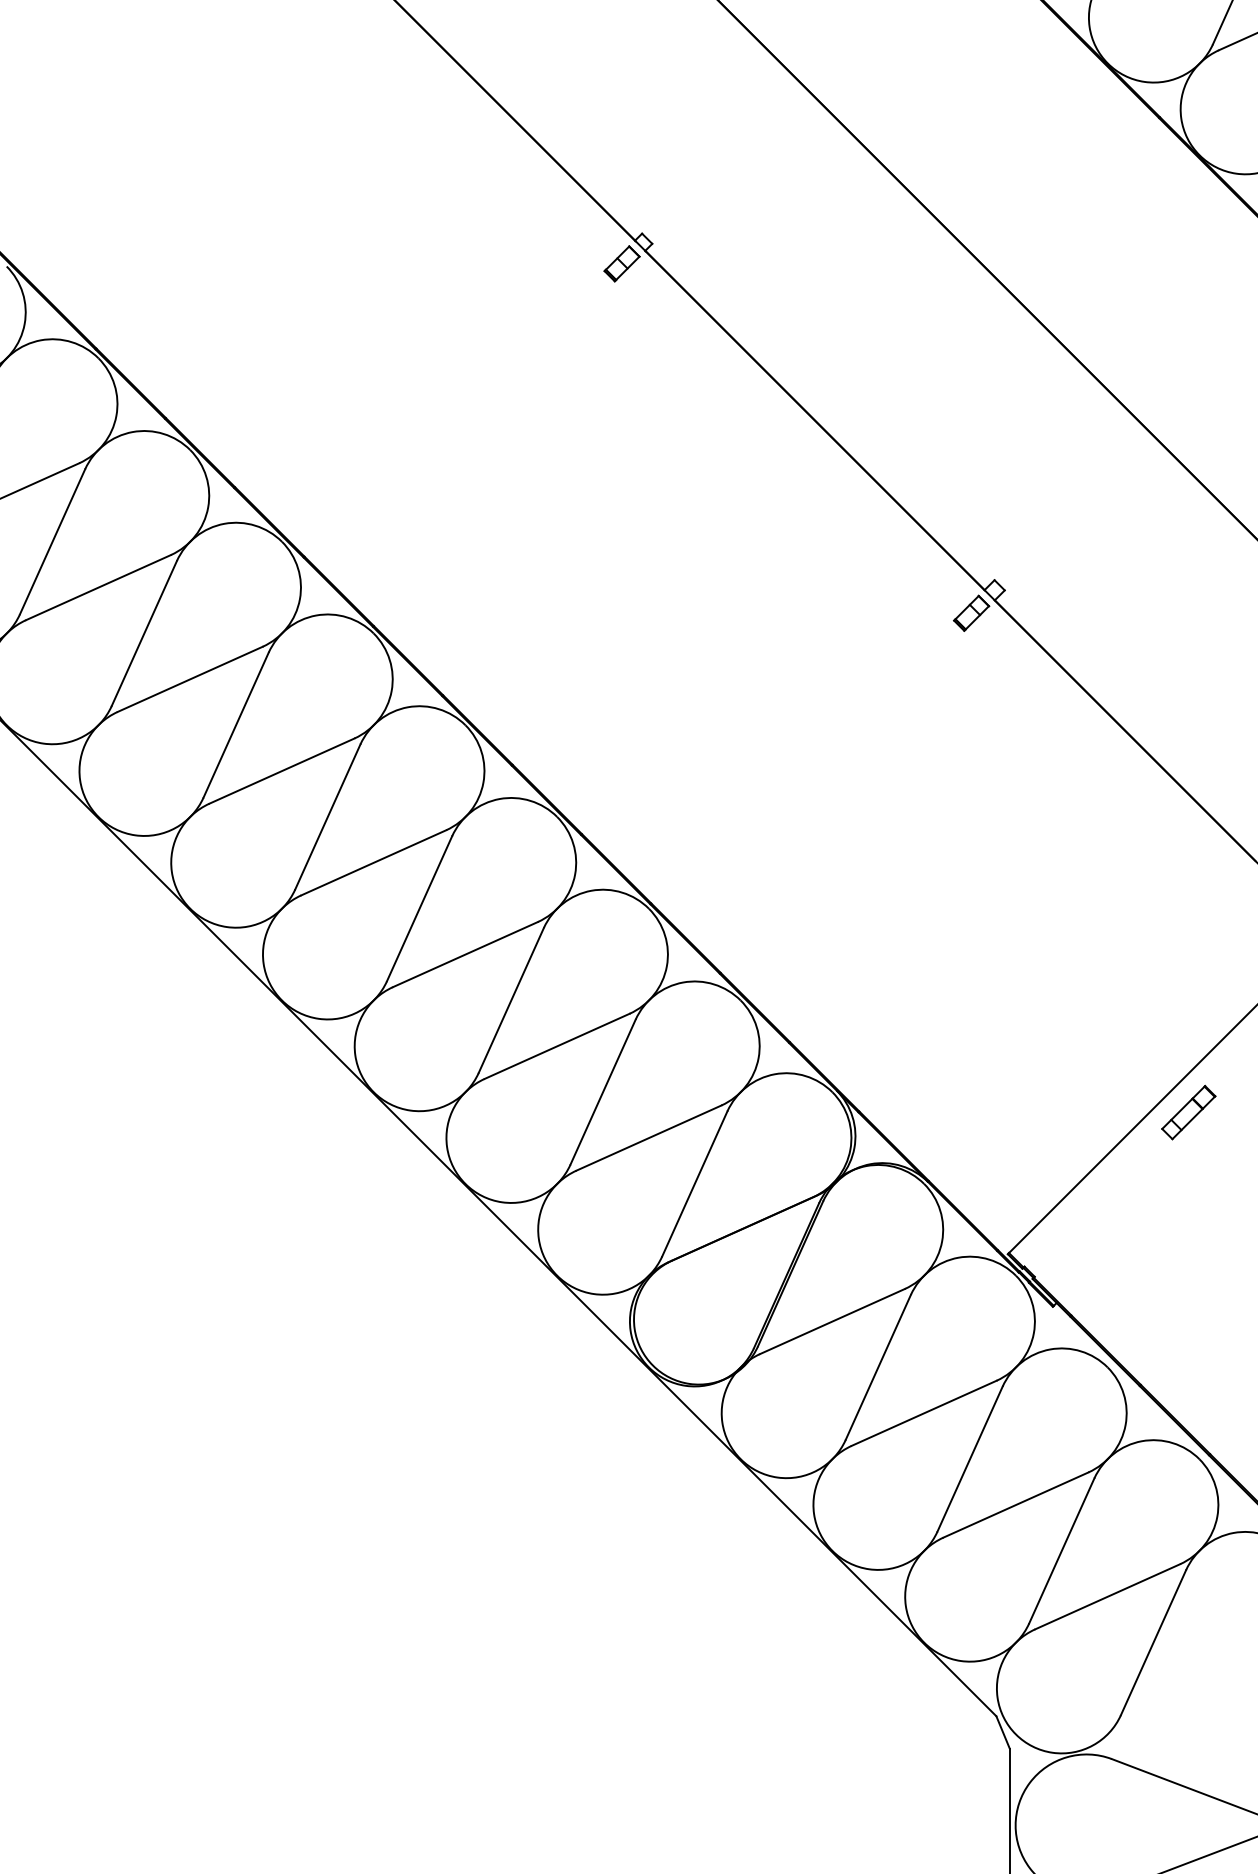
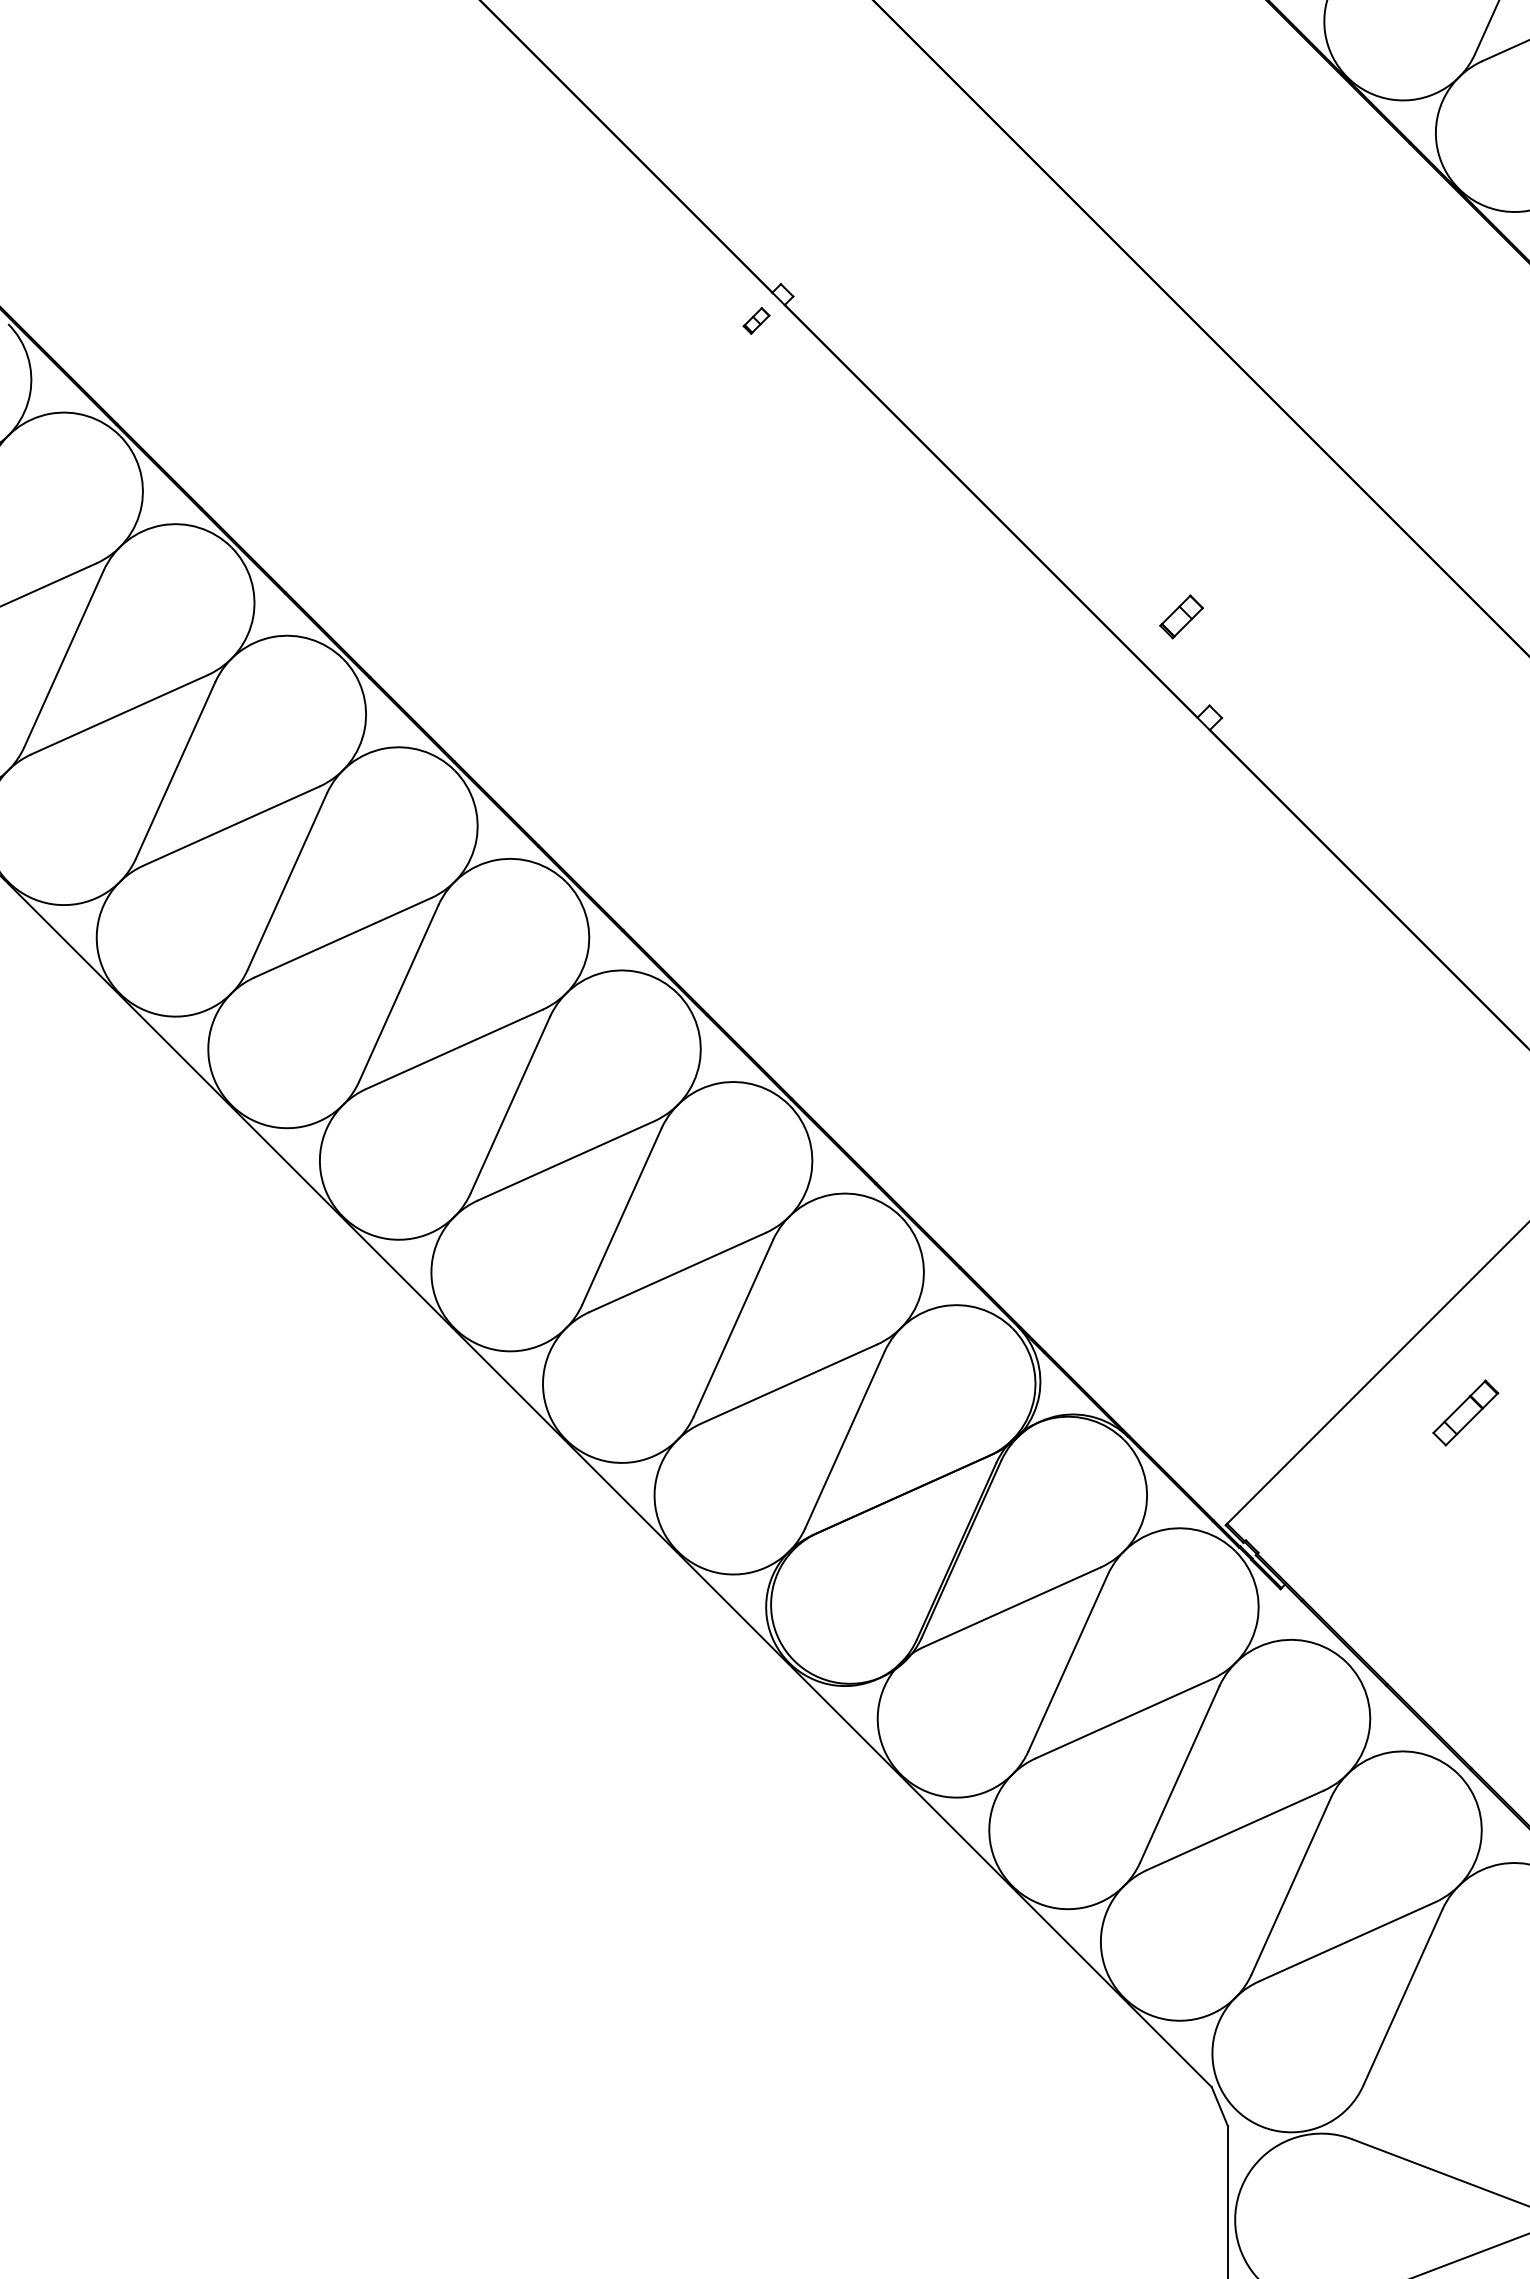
part: (622, 263) -> (756, 320), size x0.6
part: (971, 613) -> (1181, 616), moved
part: (1188, 1112) -> (1465, 1412), moved

